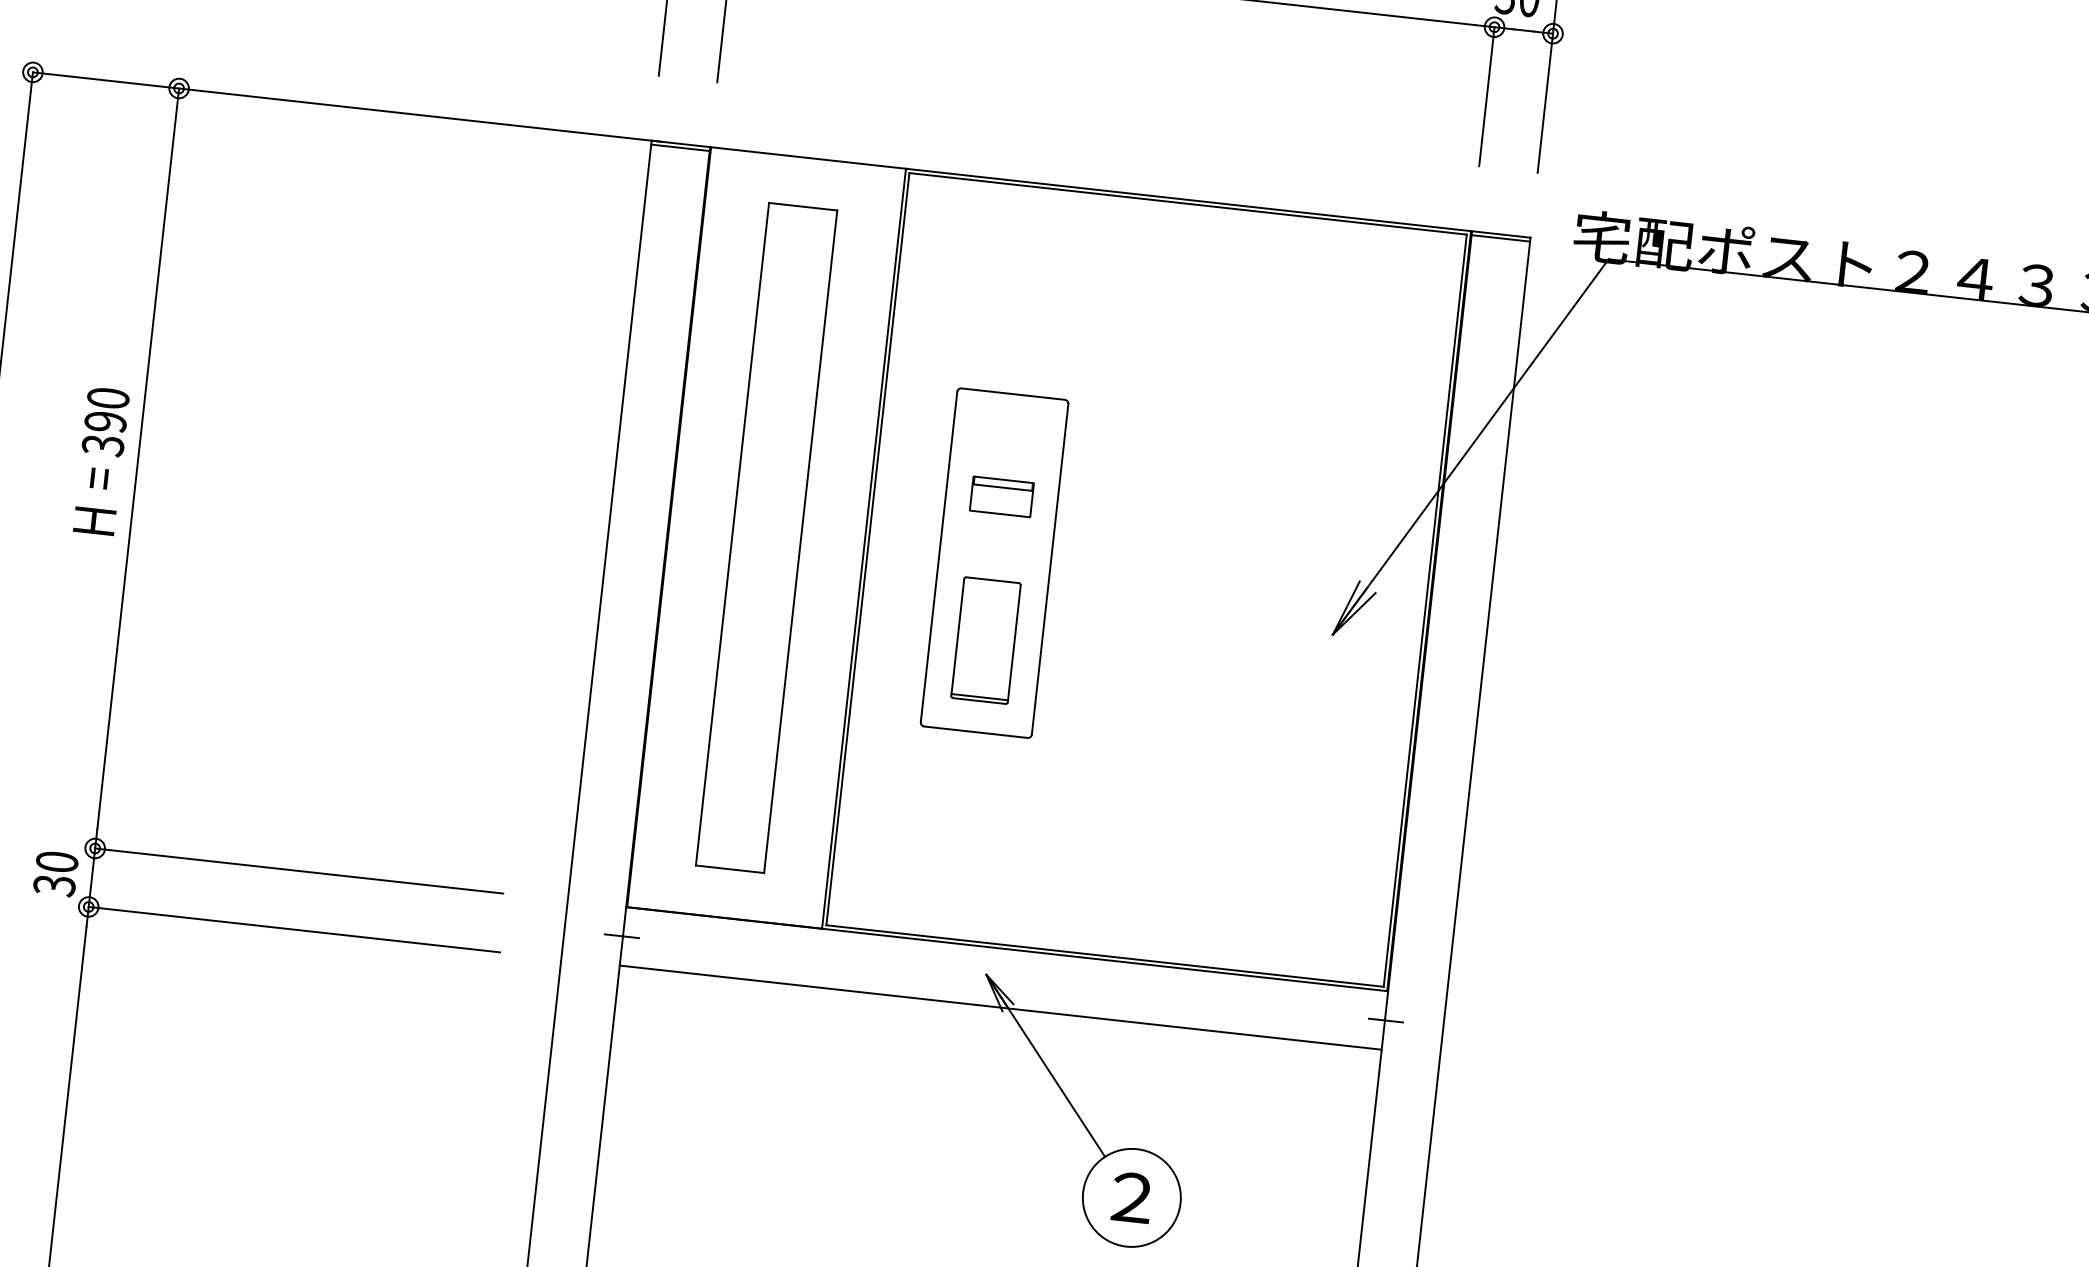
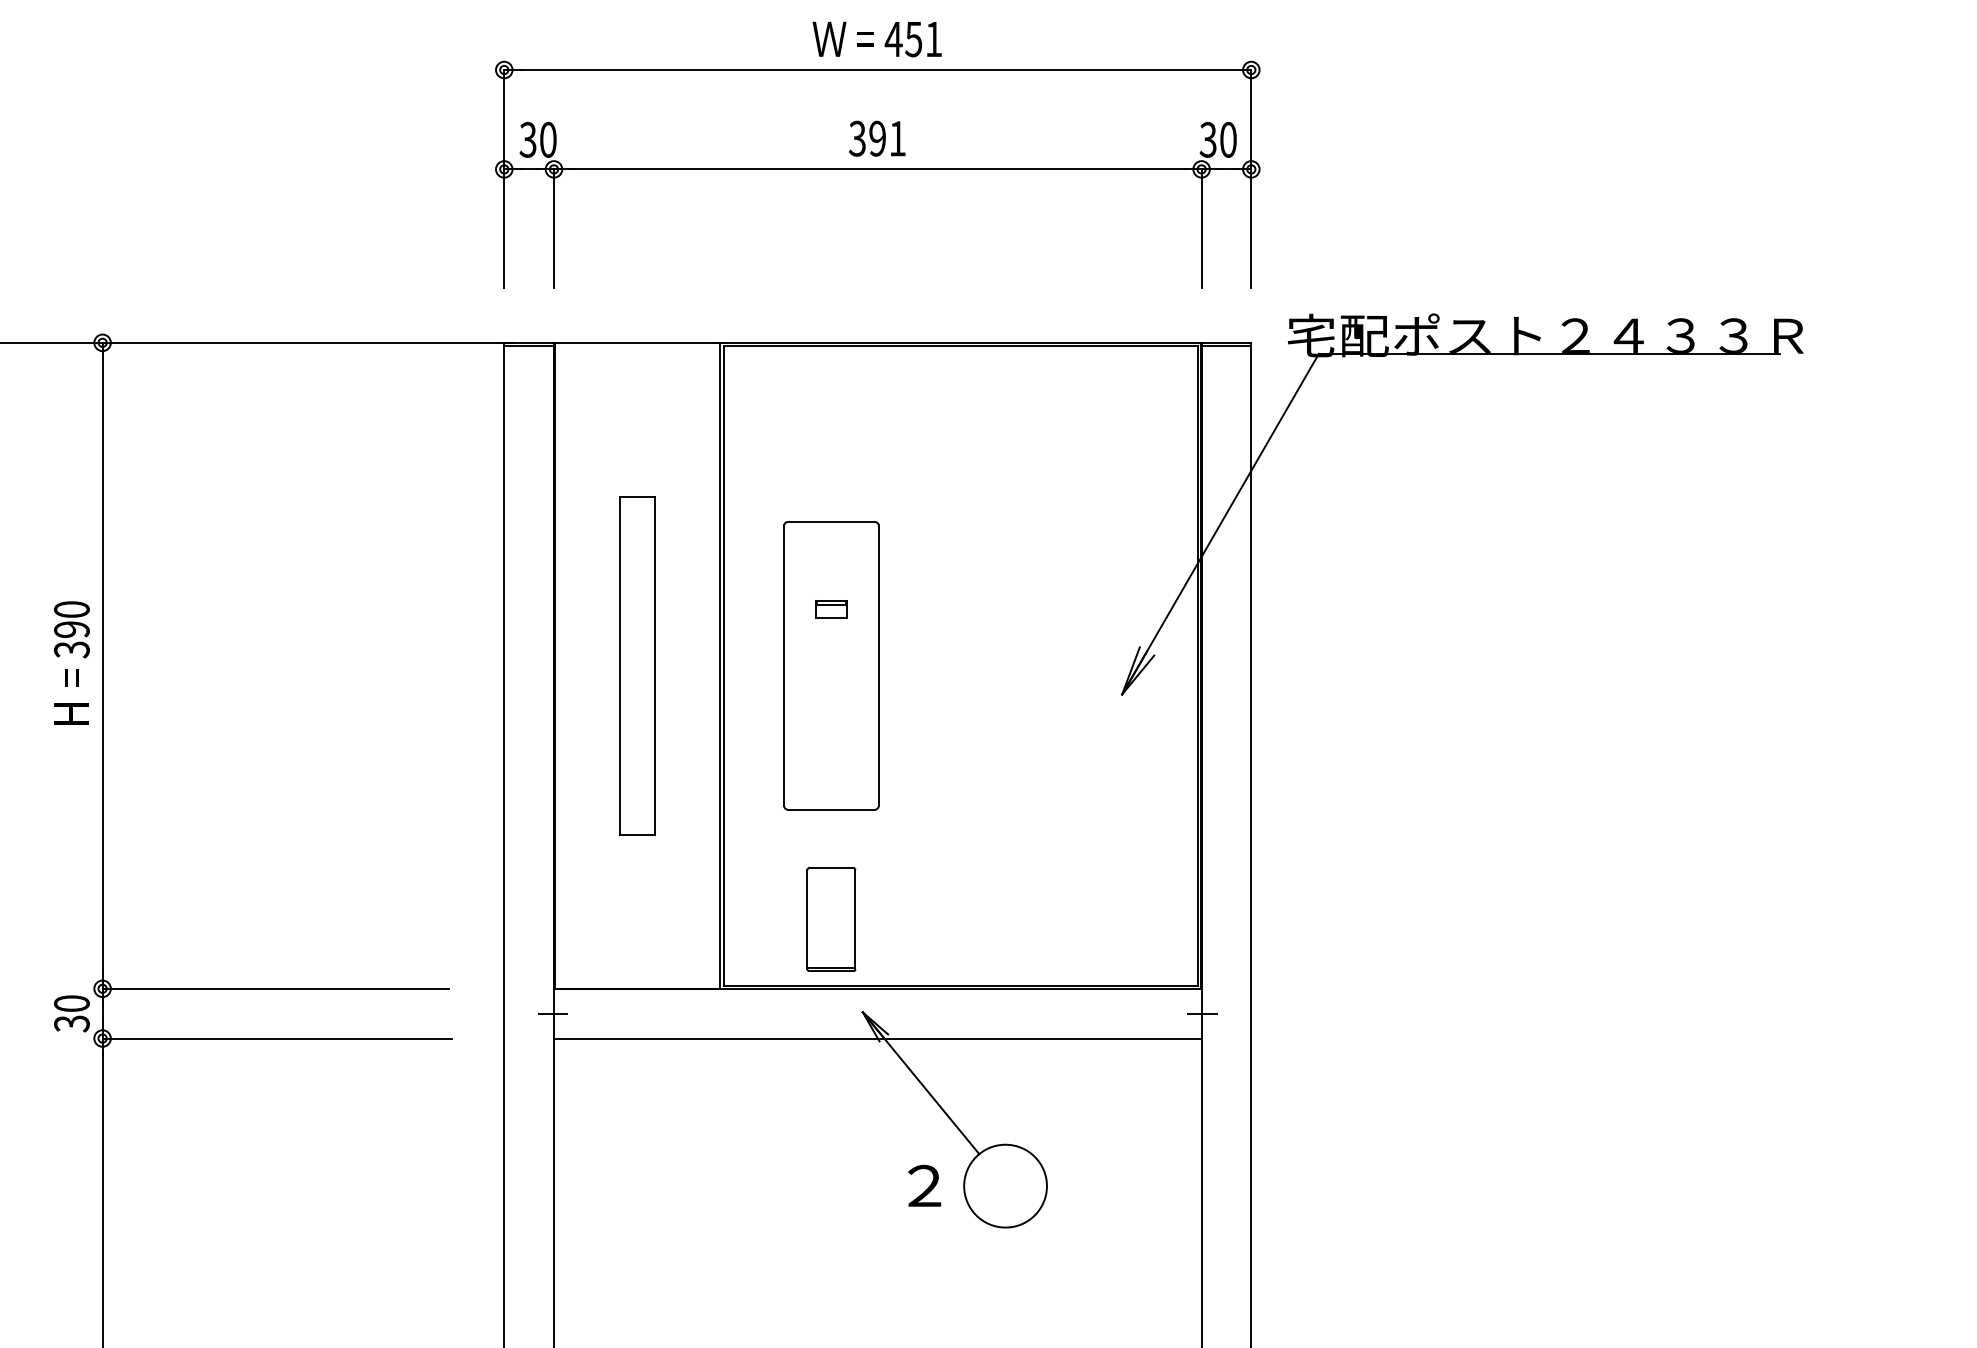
part: (1001, 496) -> (831, 609), size x0.6
part: (766, 537) -> (637, 665), size x0.6
part: (986, 640) -> (831, 919), moved
text: (1131, 1197) -> (924, 1185), moved

